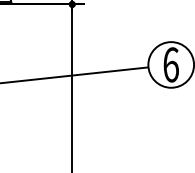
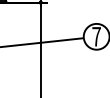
text: (170, 64) -> (96, 36), 6 -> 7

